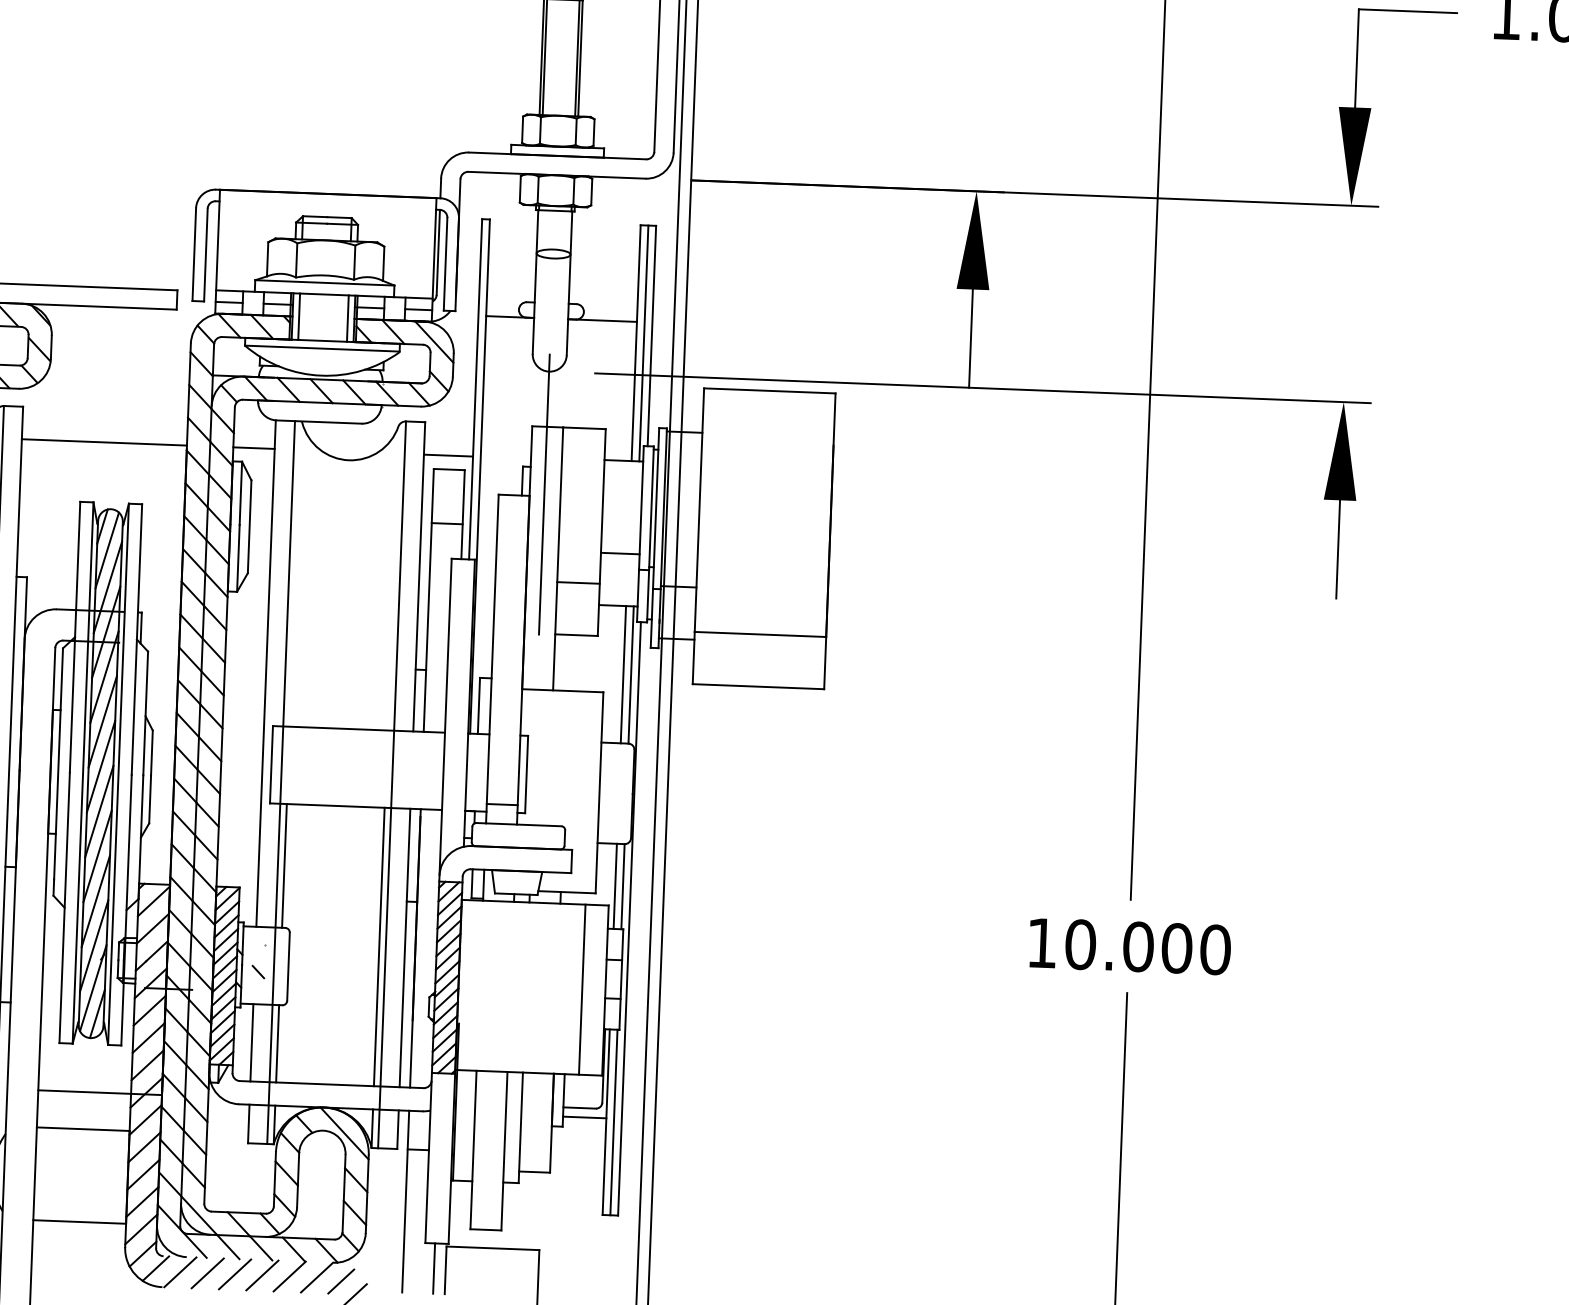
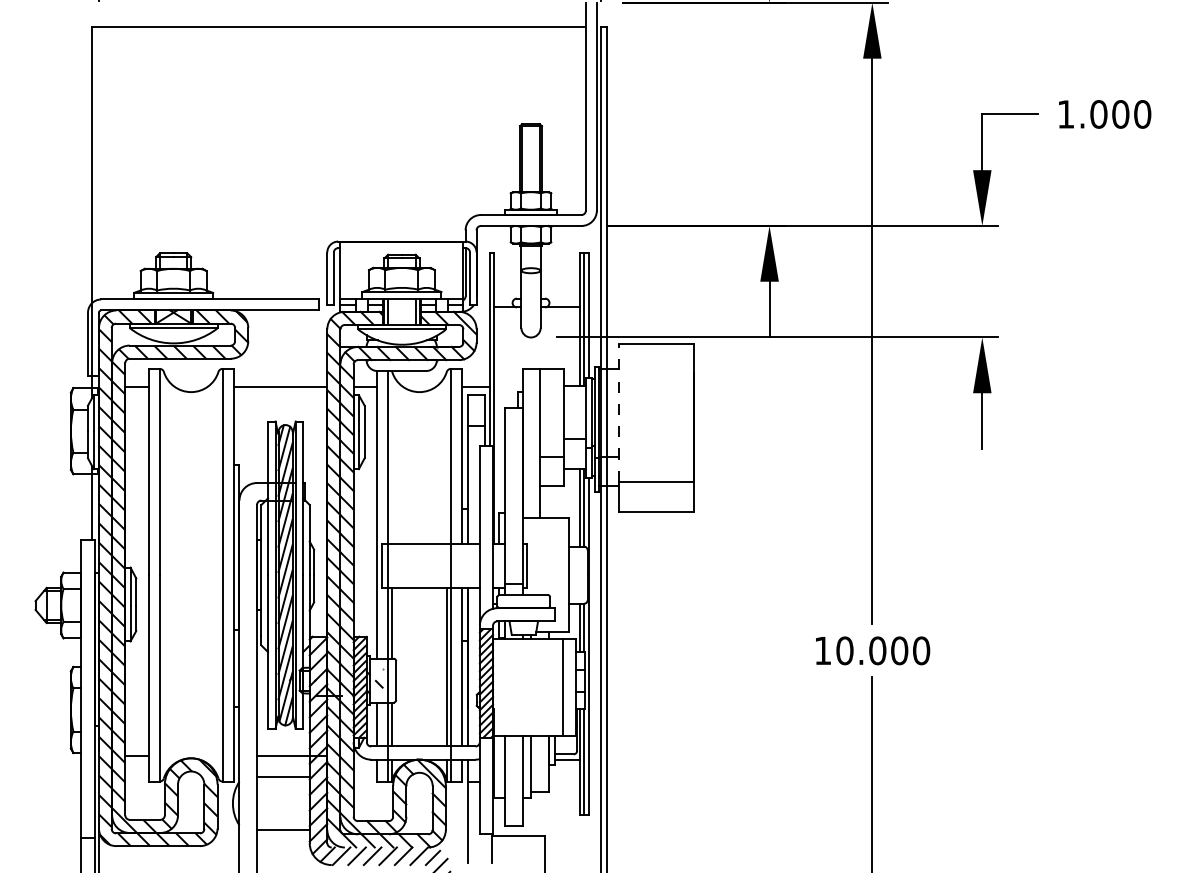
line: (545, 493) -> (531, 406), removed
line: (699, 509) -> (619, 412), solid -> dashed
line: (434, 1268) -> (485, 848), removed

